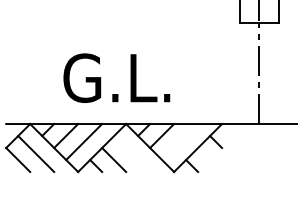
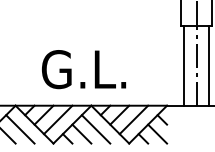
line: (243, 73) -> (183, 65), added
line: (275, 73) -> (209, 65), added
line: (180, 142) -> (134, 120), added
line: (132, 153) -> (96, 128), added
line: (210, 159) -> (157, 133), added

